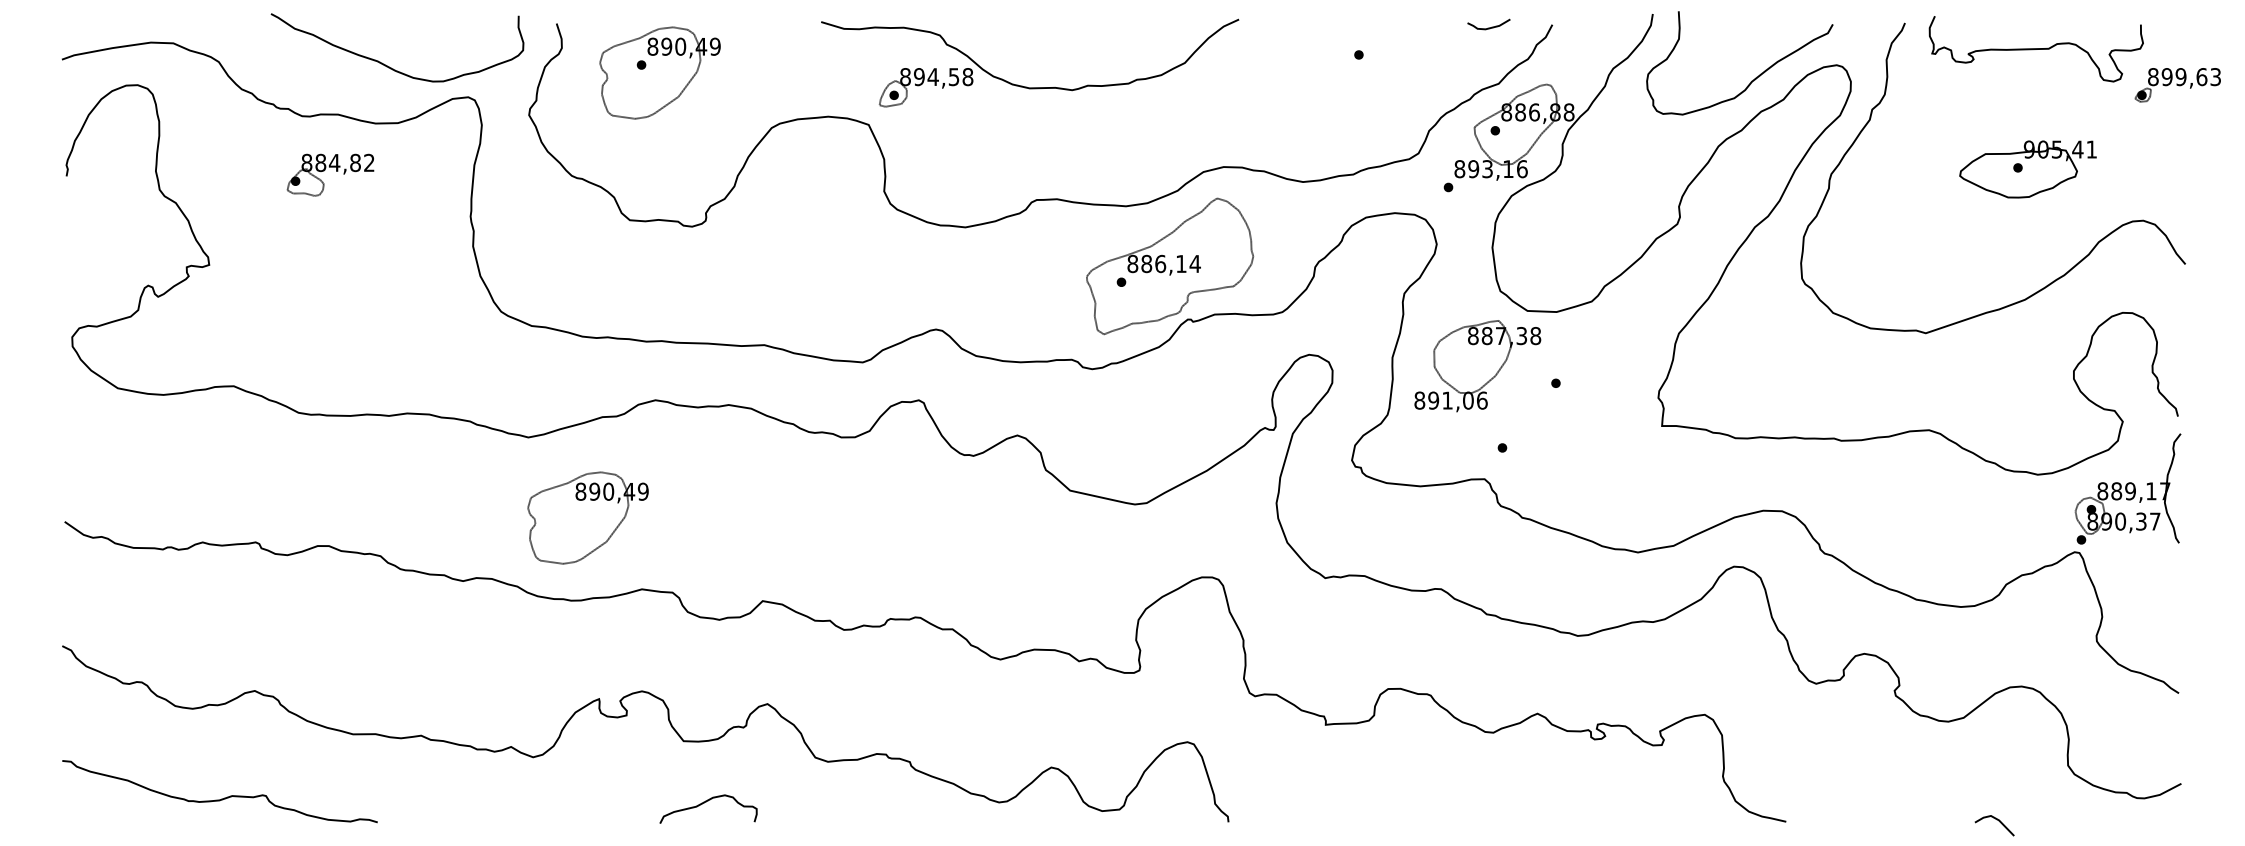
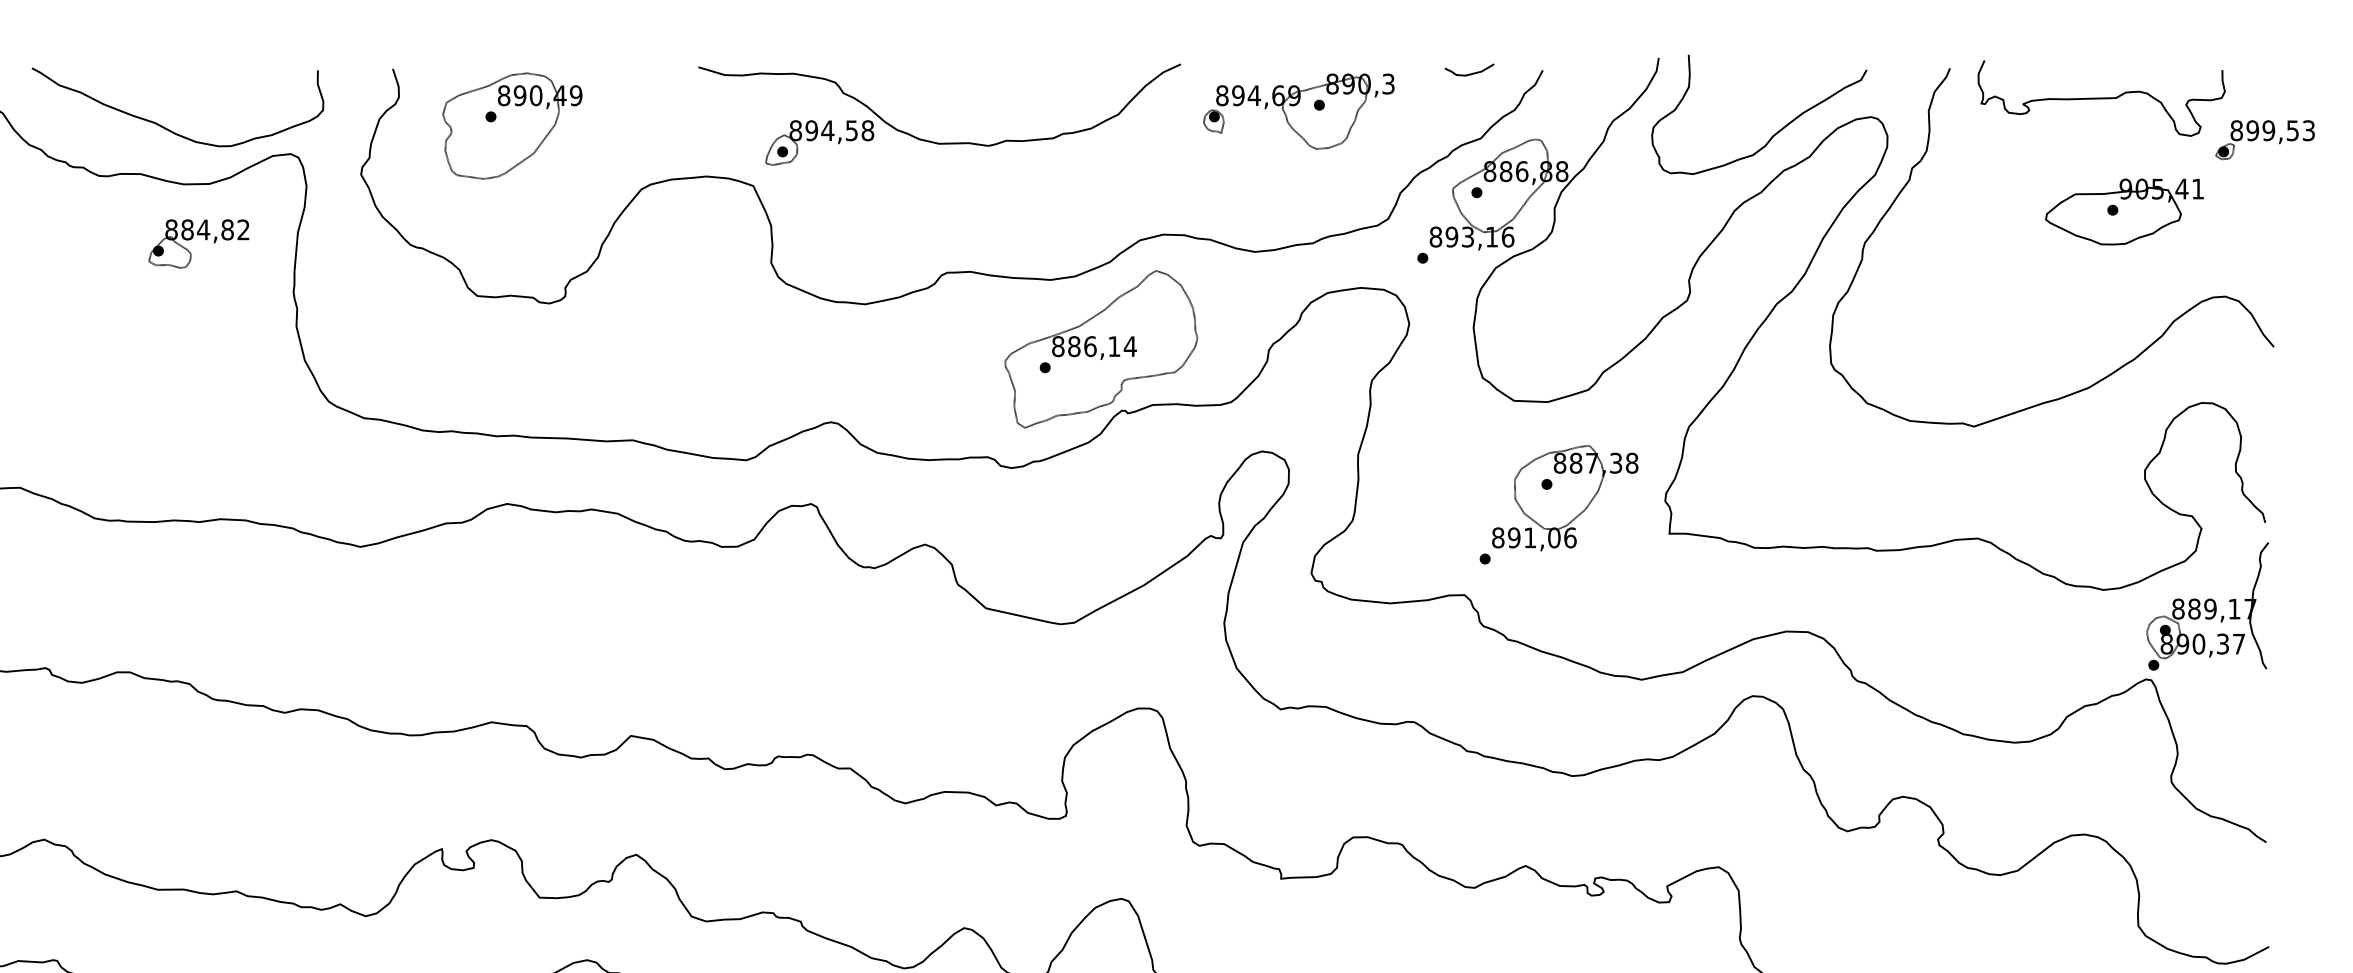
part: (1340, 60) -> (1298, 111), added
curve: (387, 65) -> (166, 127), moved
text: (2201, 77) -> (2292, 131), 899,63 -> 899,53
part: (2027, 169) -> (2123, 212), moved
part: (325, 170) -> (192, 238), moved
part: (1477, 366) -> (1564, 498), moved
part: (587, 517) -> (428, 639), removed

